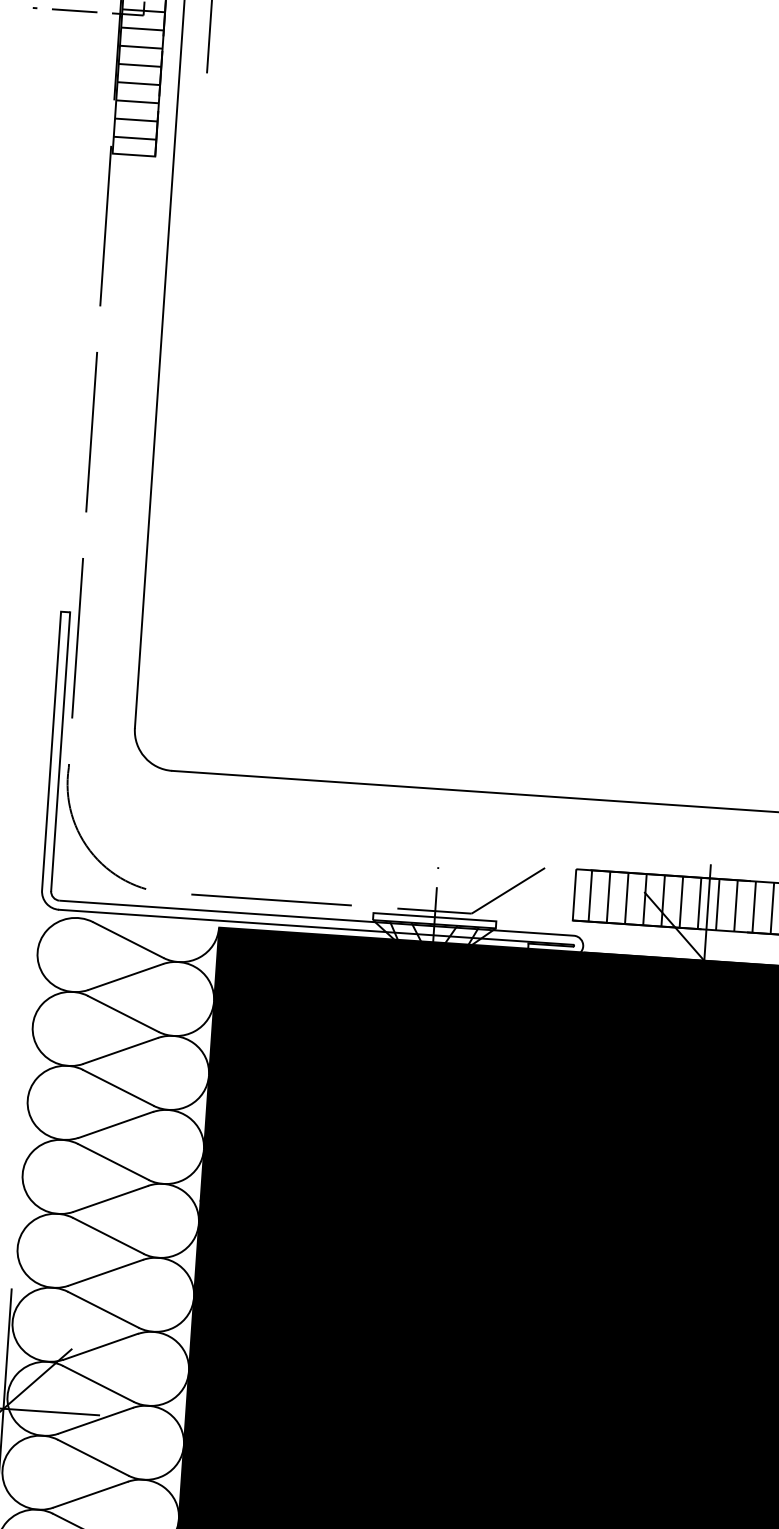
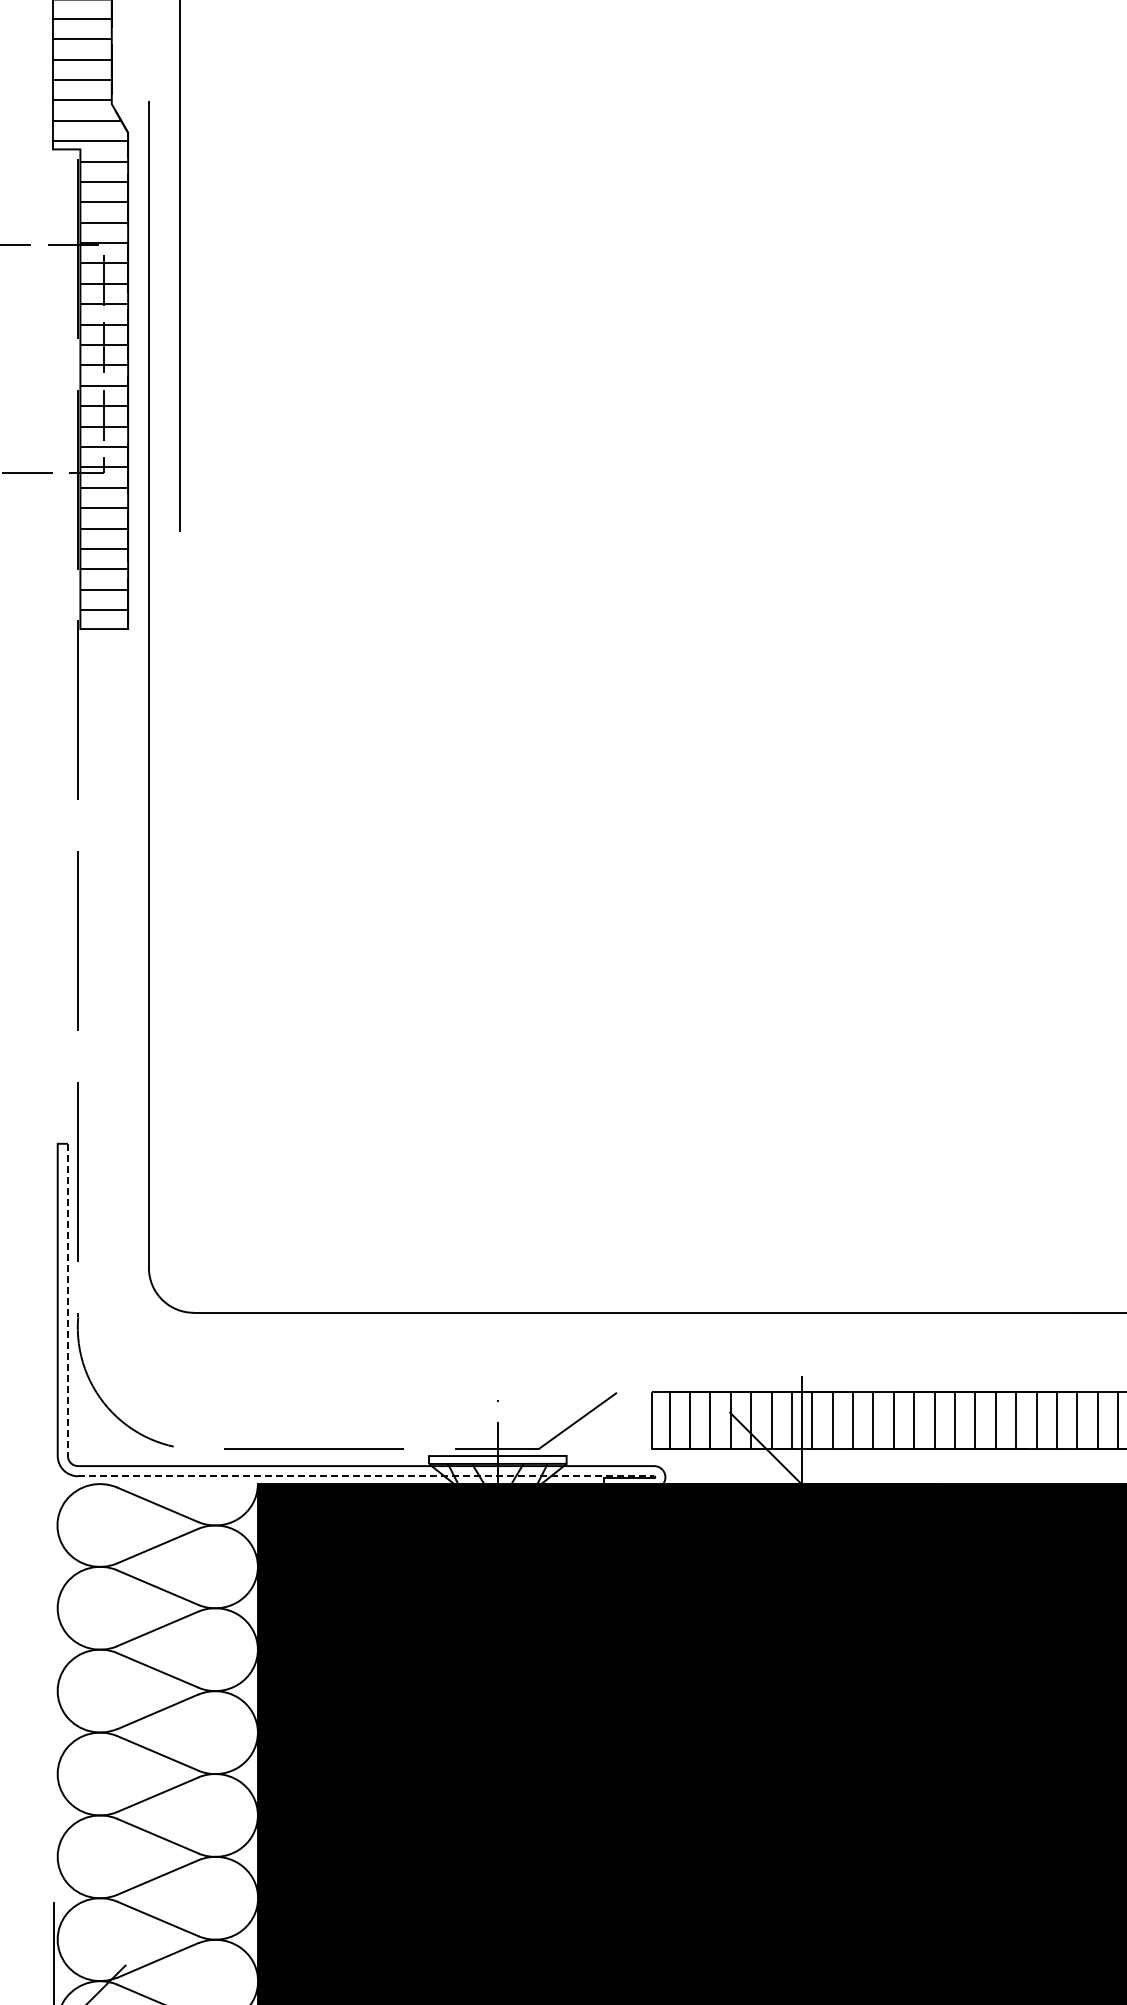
line: (60, 752) -> (67, 1300), solid -> dashed
line: (316, 927) -> (366, 1476), solid -> dashed

